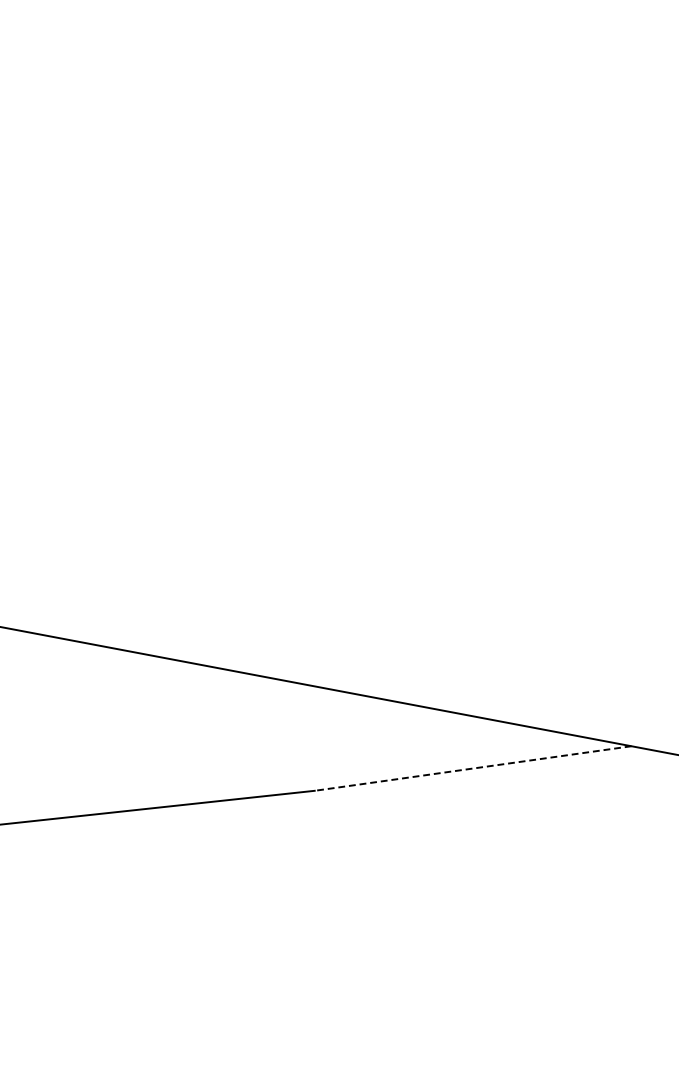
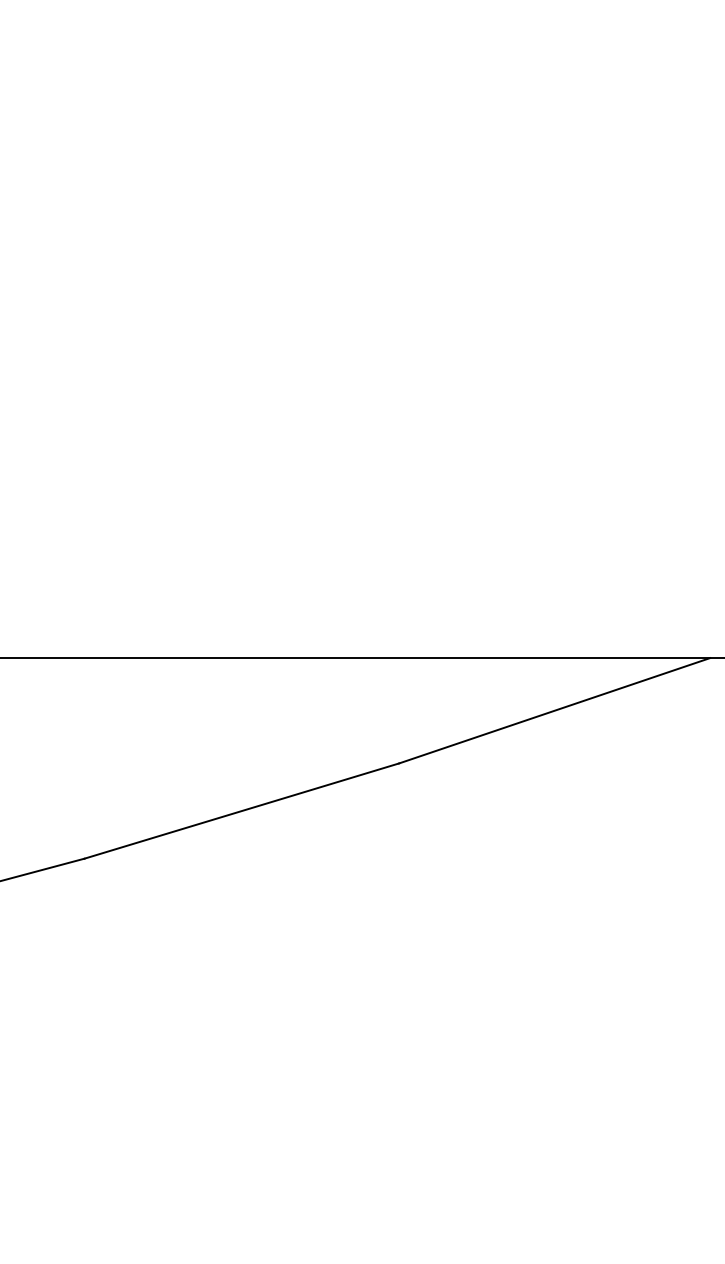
line: (473, 768) -> (554, 710), dashed -> solid

